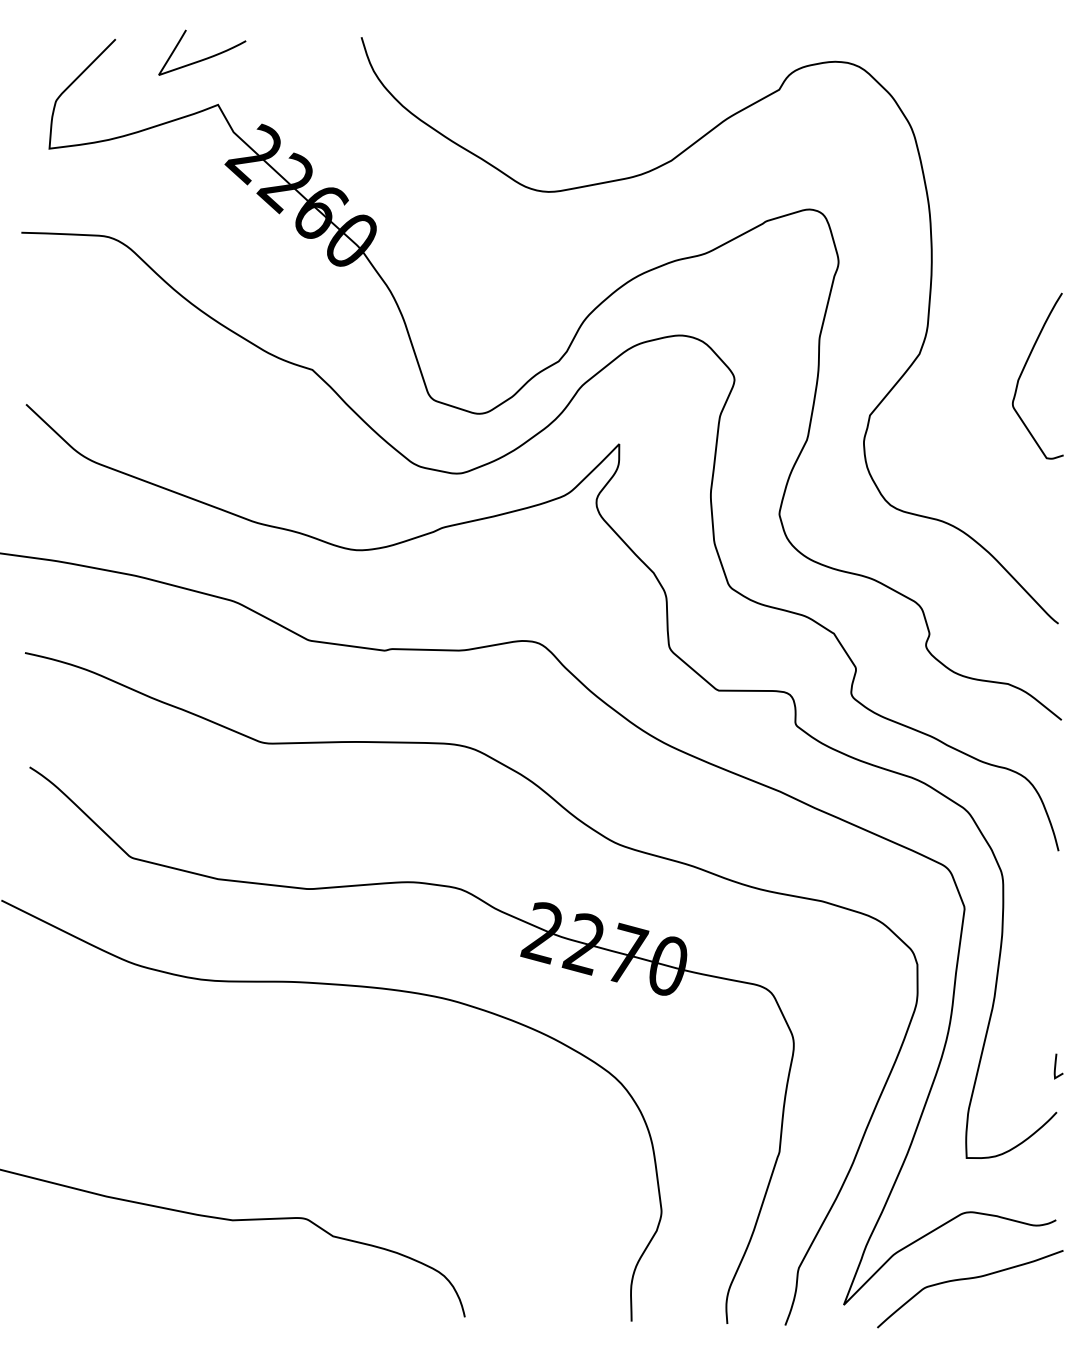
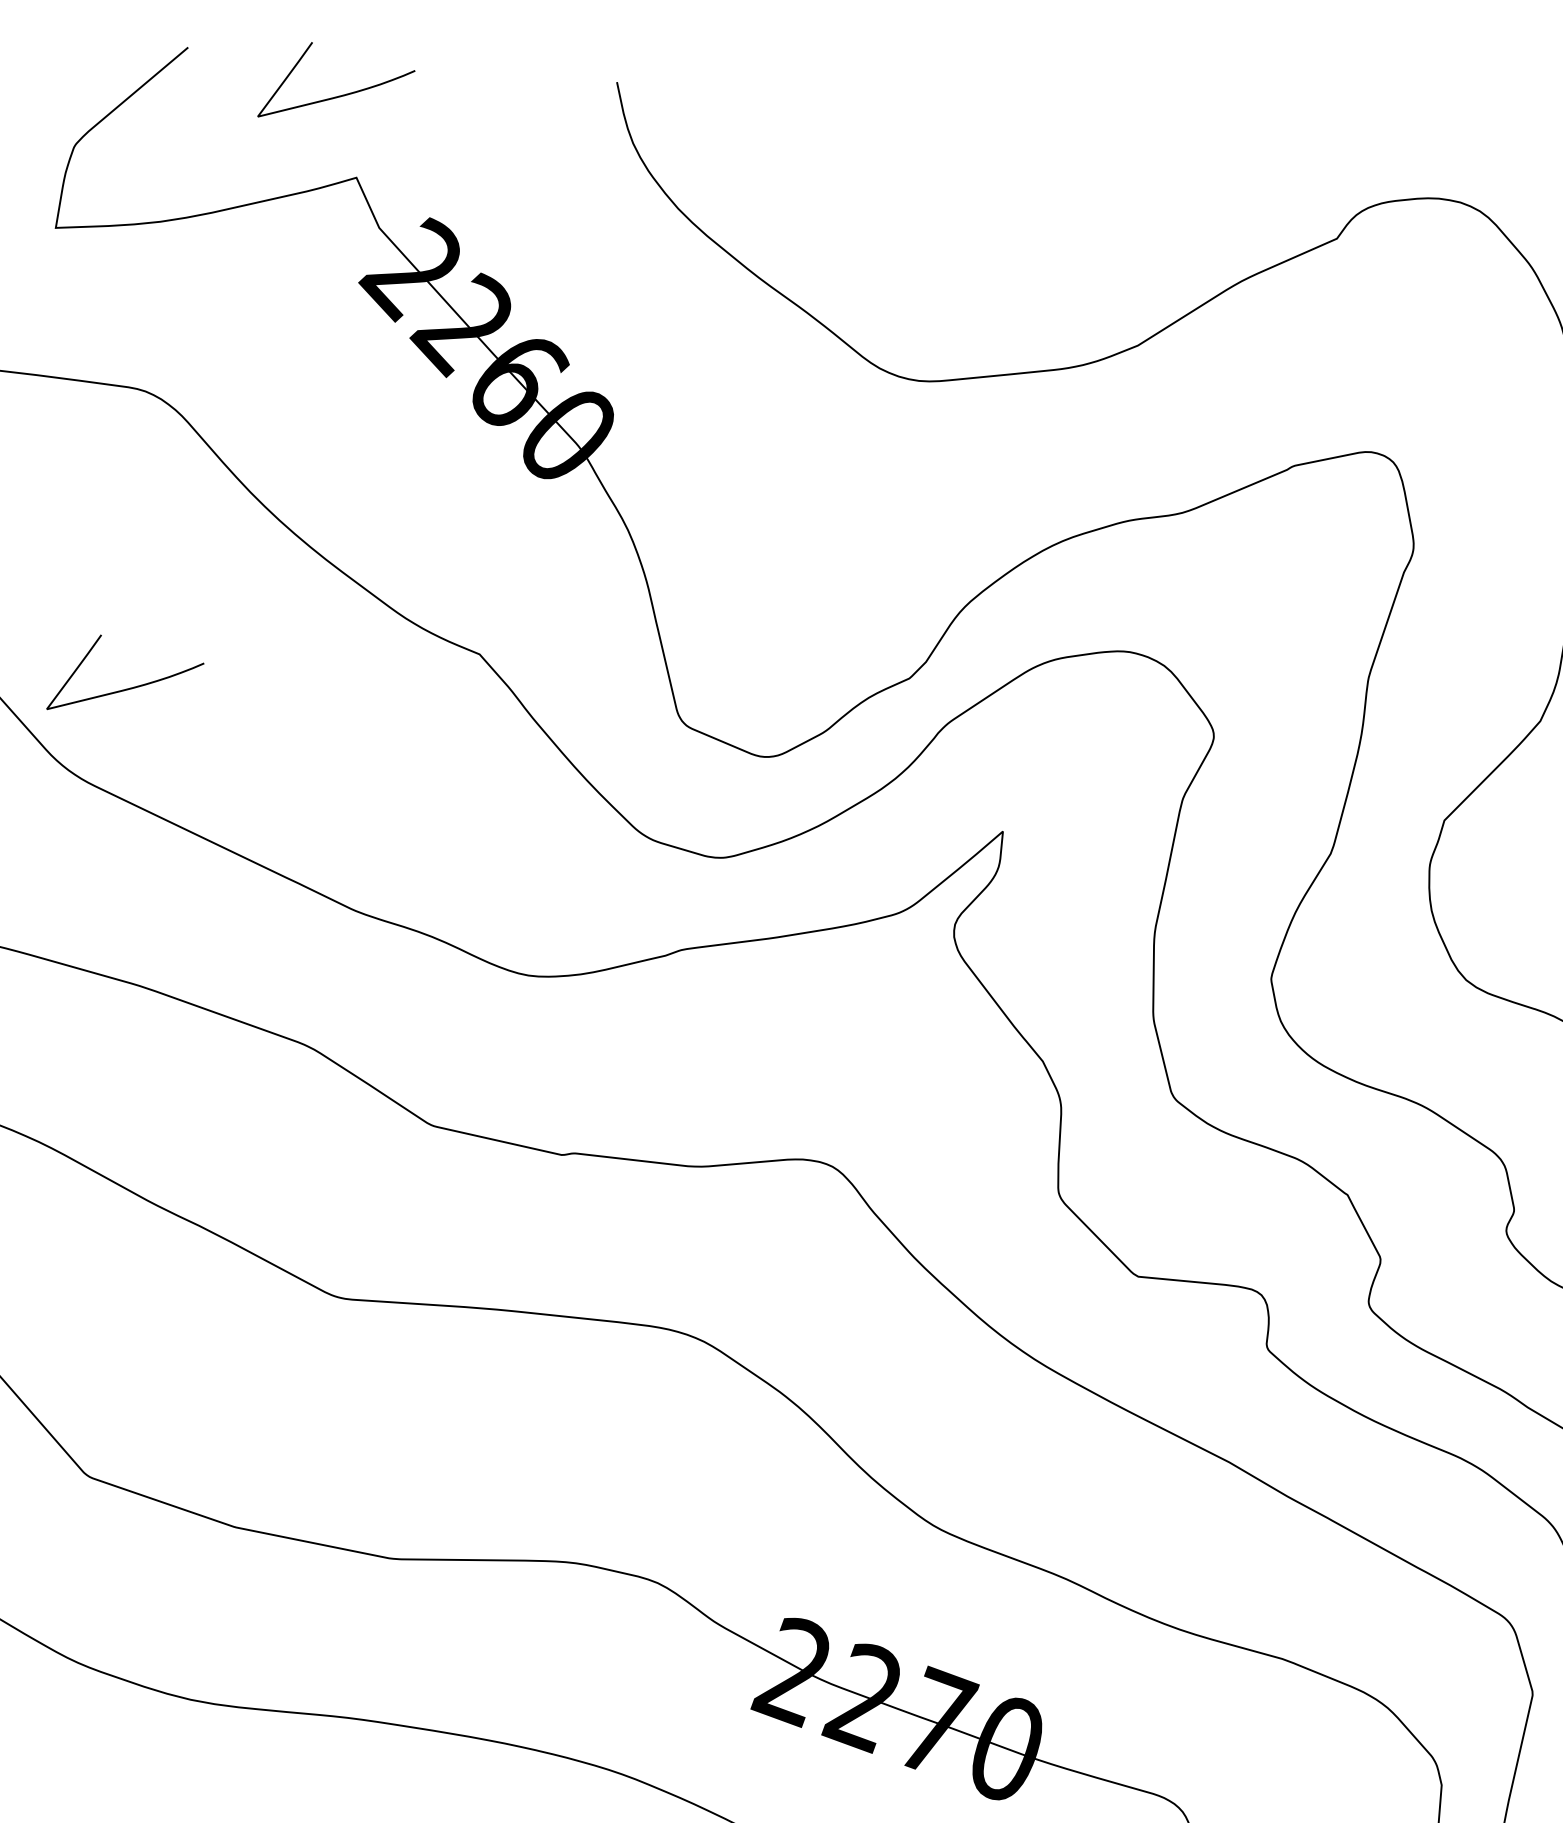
curve: (113, 406) -> (127, 687), added

